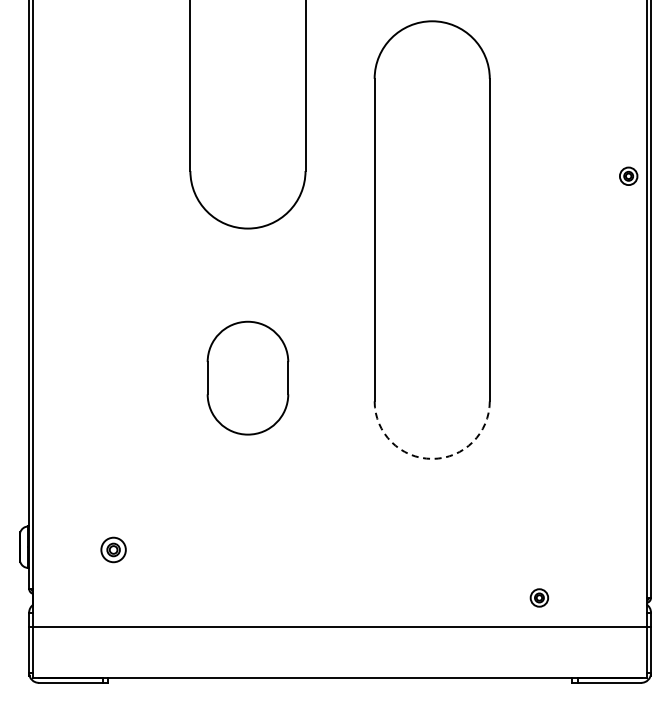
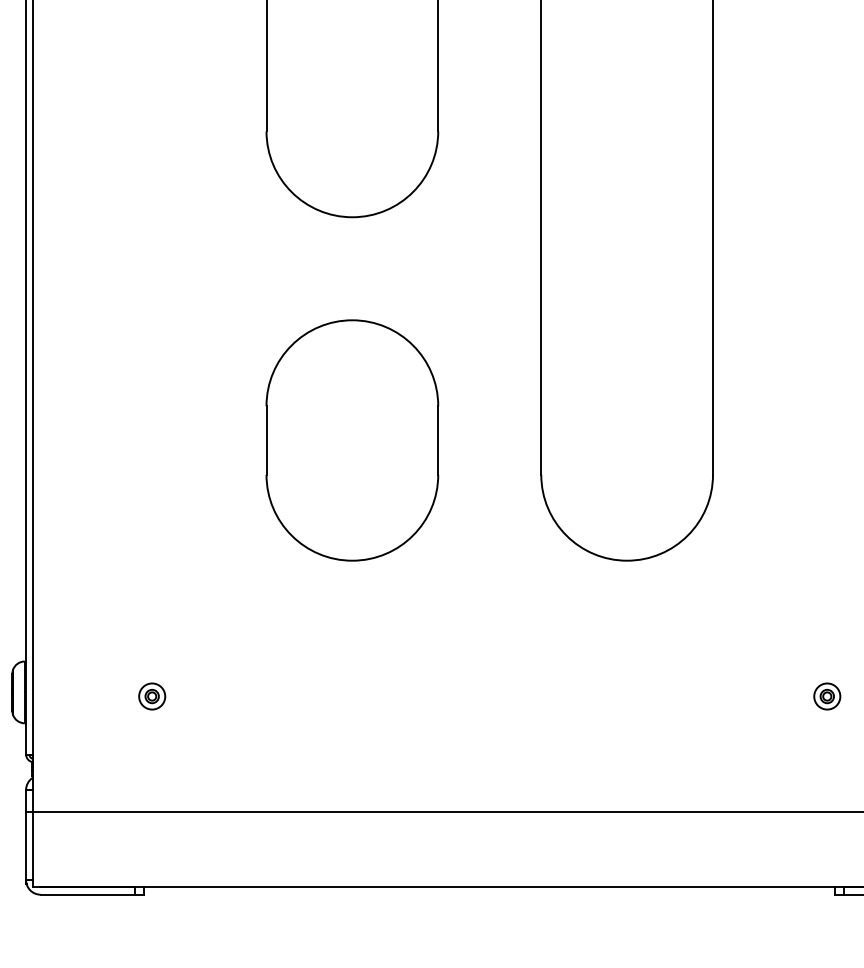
part: (247, 377) -> (351, 439), size x1.43
arc: (432, 458) -> (627, 560), dashed -> solid
part: (113, 549) -> (151, 695), size x0.71
part: (539, 597) -> (827, 695), moved

